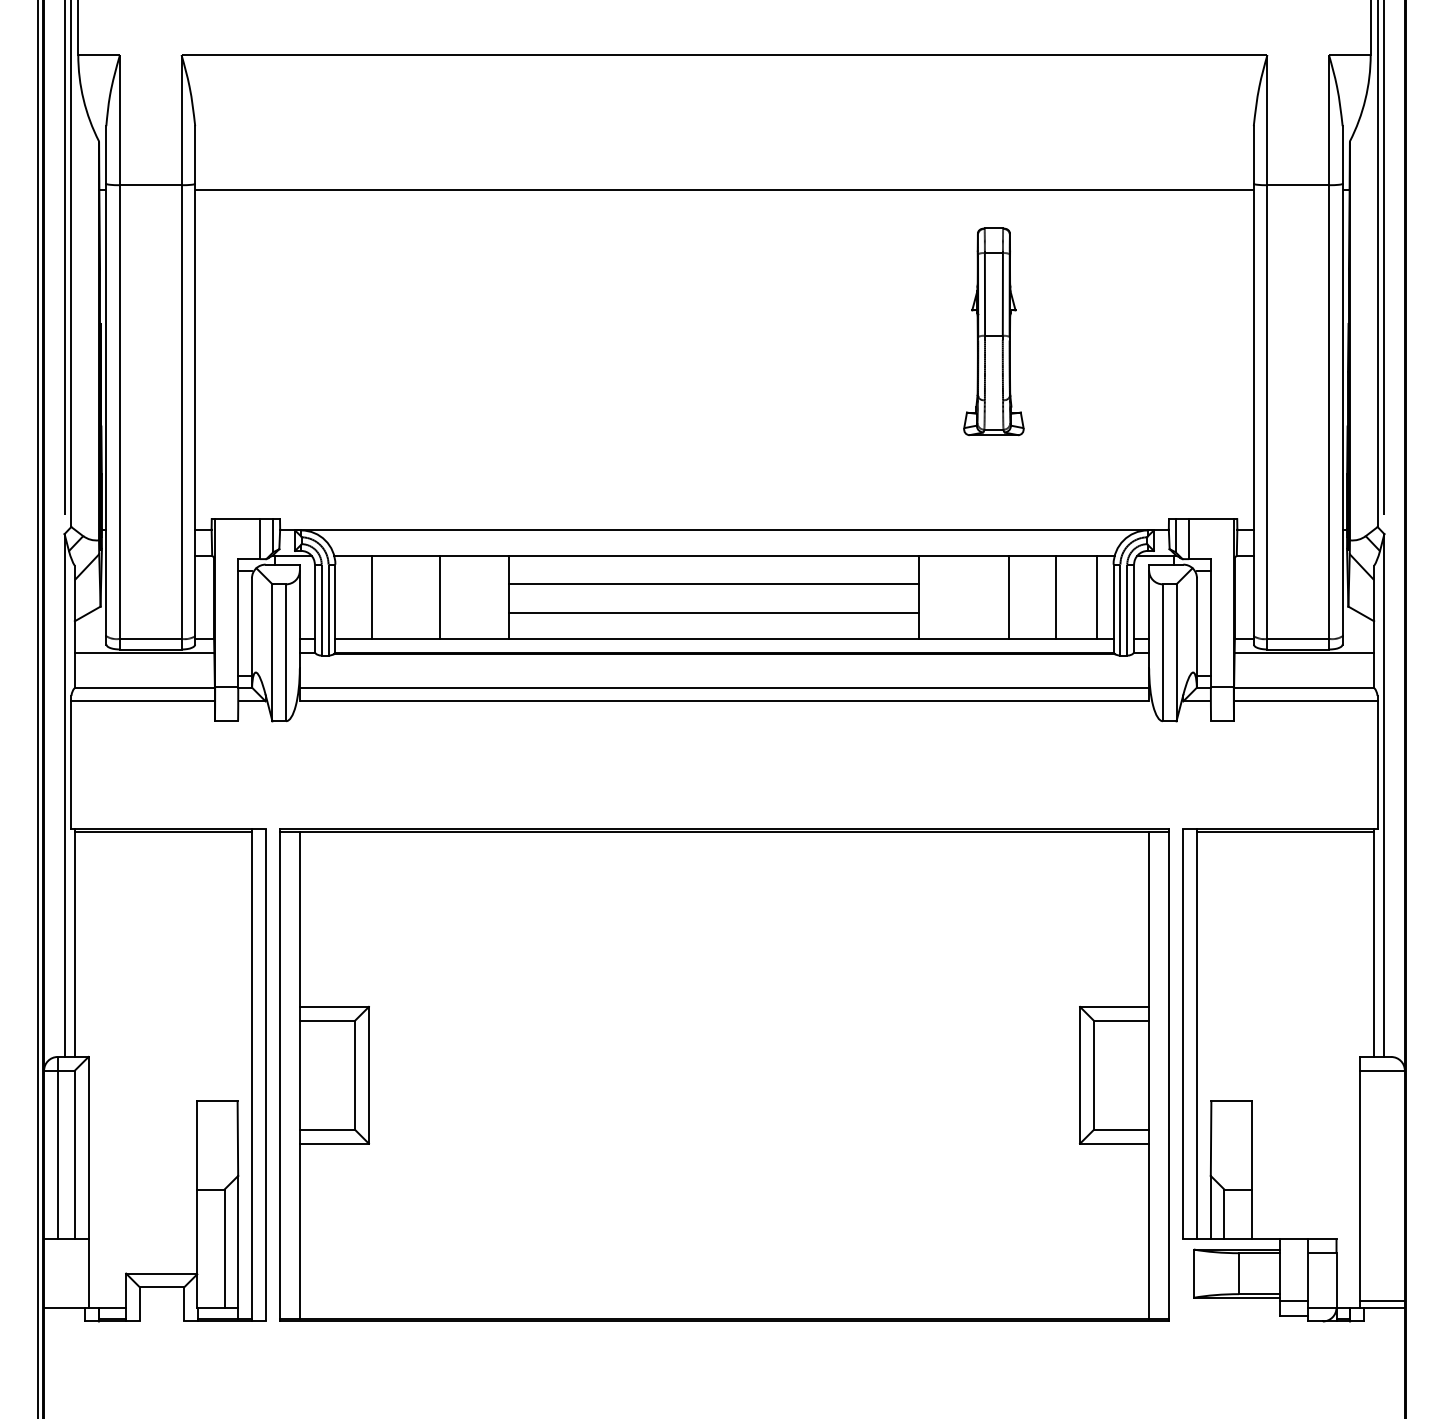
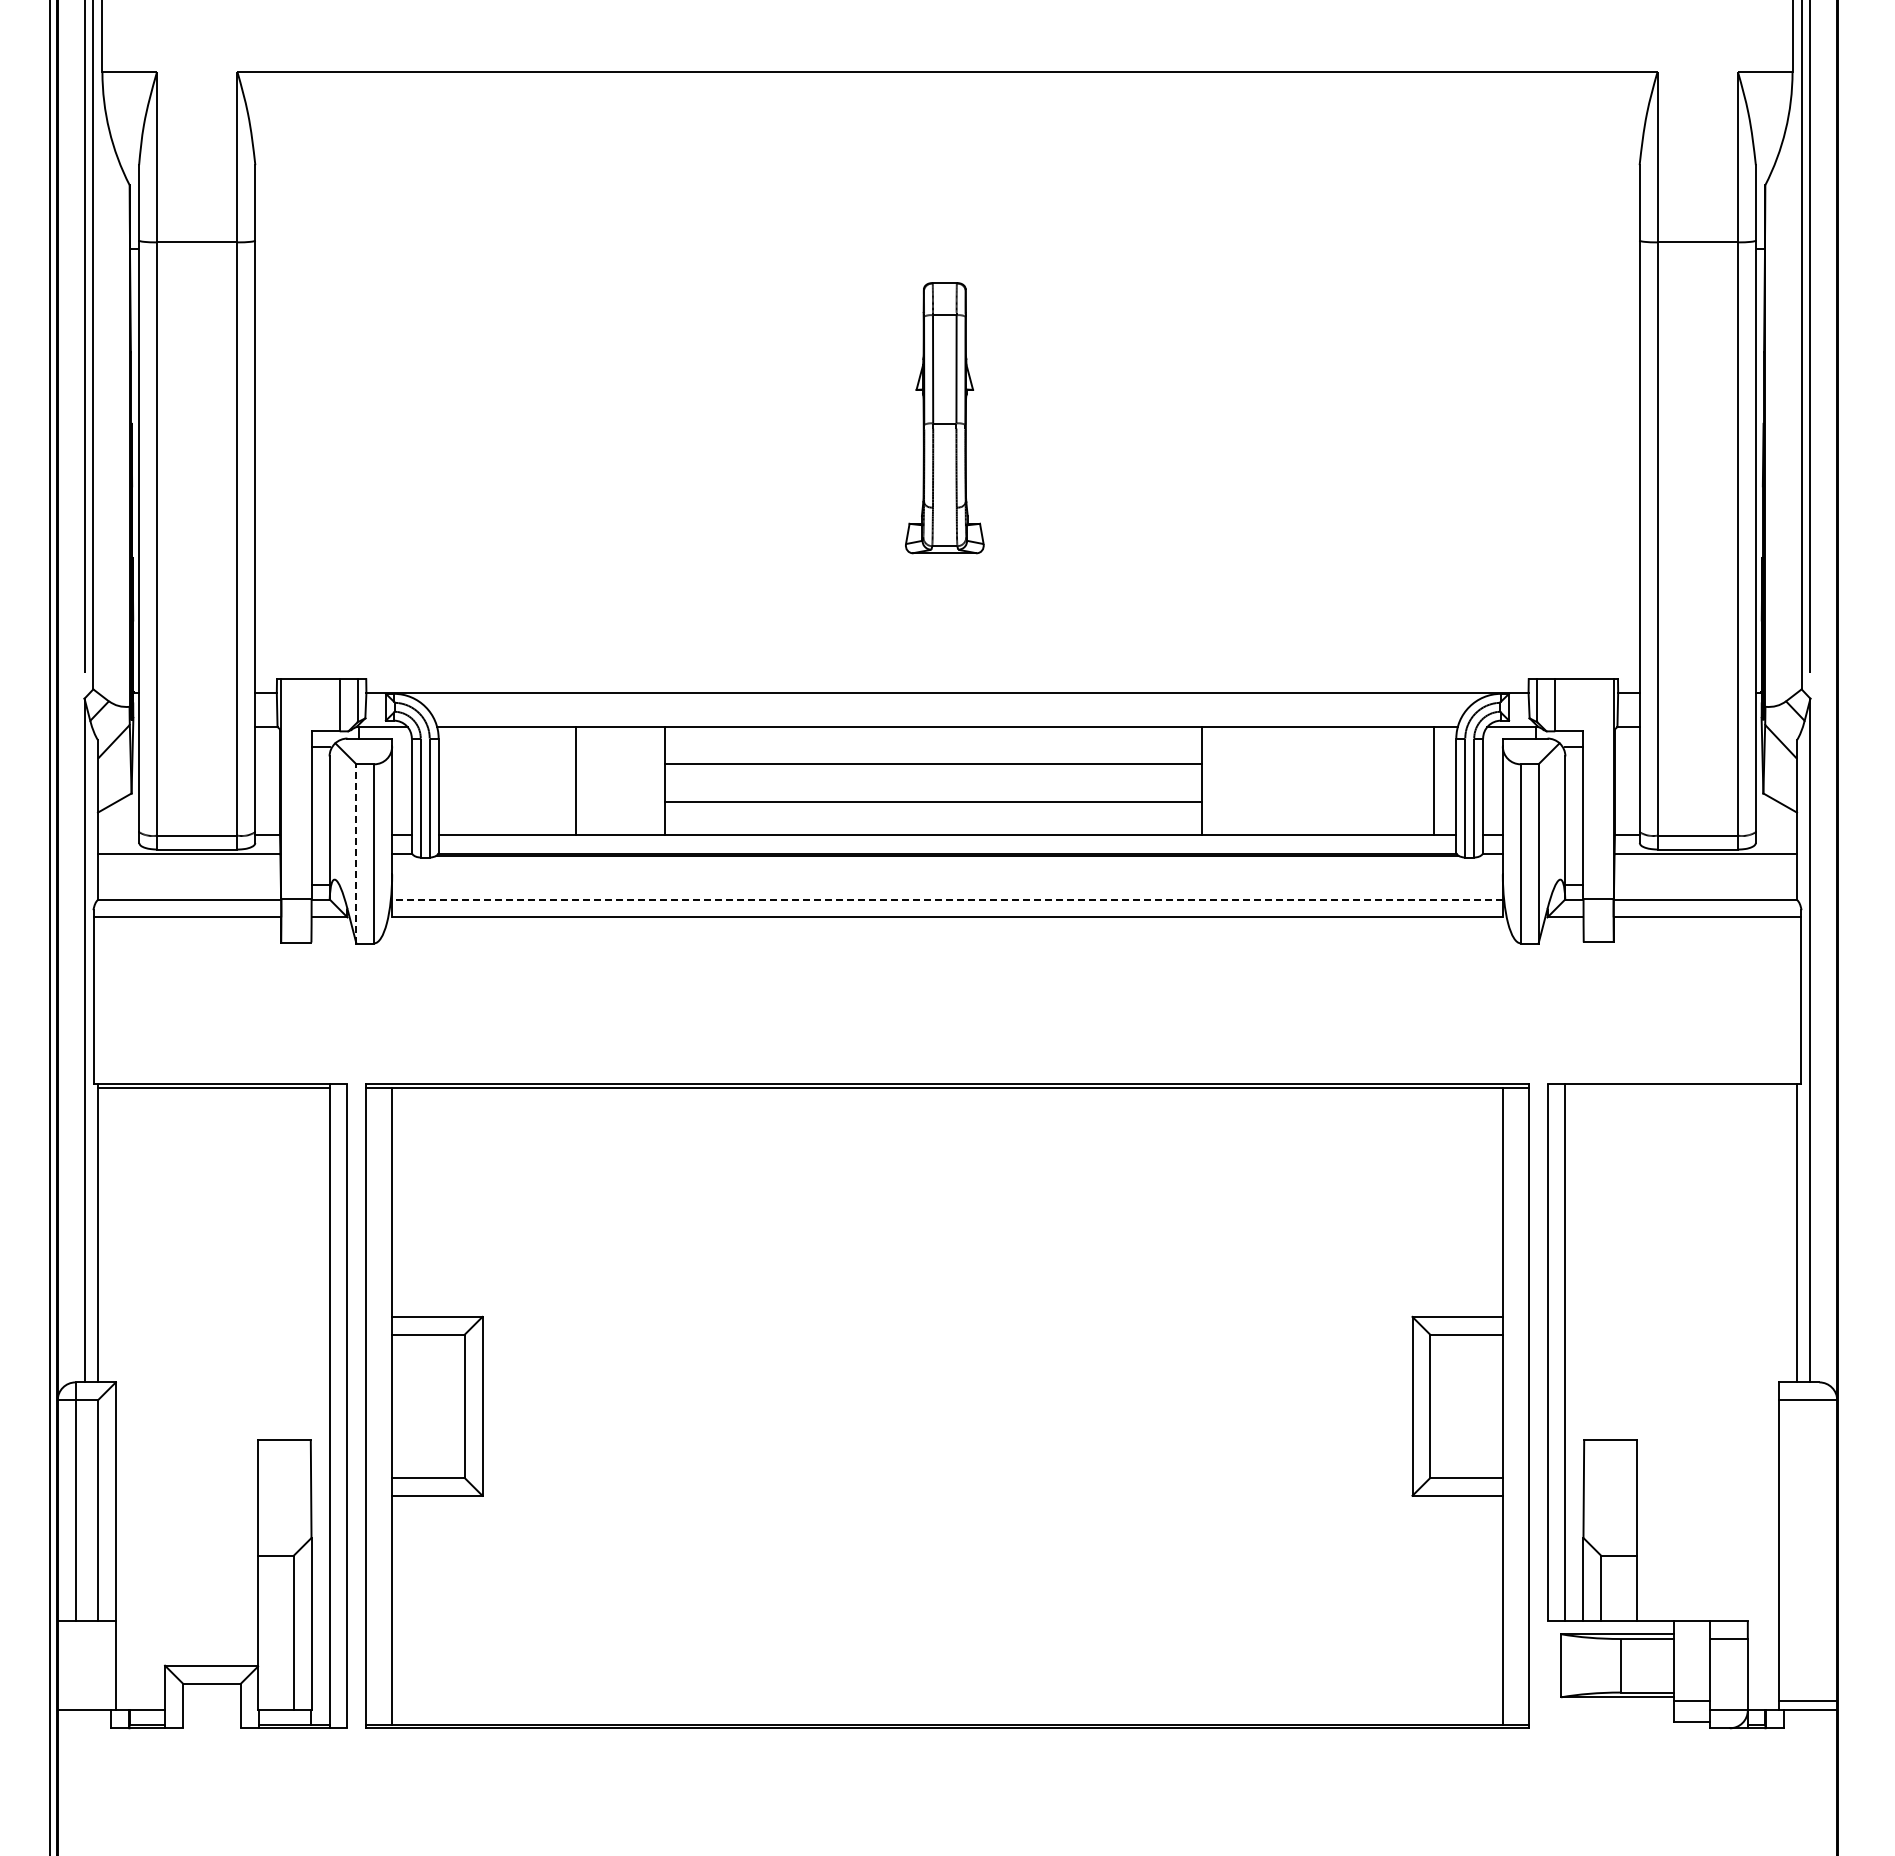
line: (724, 190) -> (947, 249), removed
part: (993, 332) -> (944, 418), moved
line: (371, 596) -> (486, 780), removed
line: (1008, 596) -> (1319, 780), removed
line: (1055, 596) -> (1380, 780), removed
line: (272, 652) -> (356, 853), solid -> dashed
line: (724, 687) -> (947, 899), solid -> dashed
line: (1285, 832) -> (1681, 1088), removed

